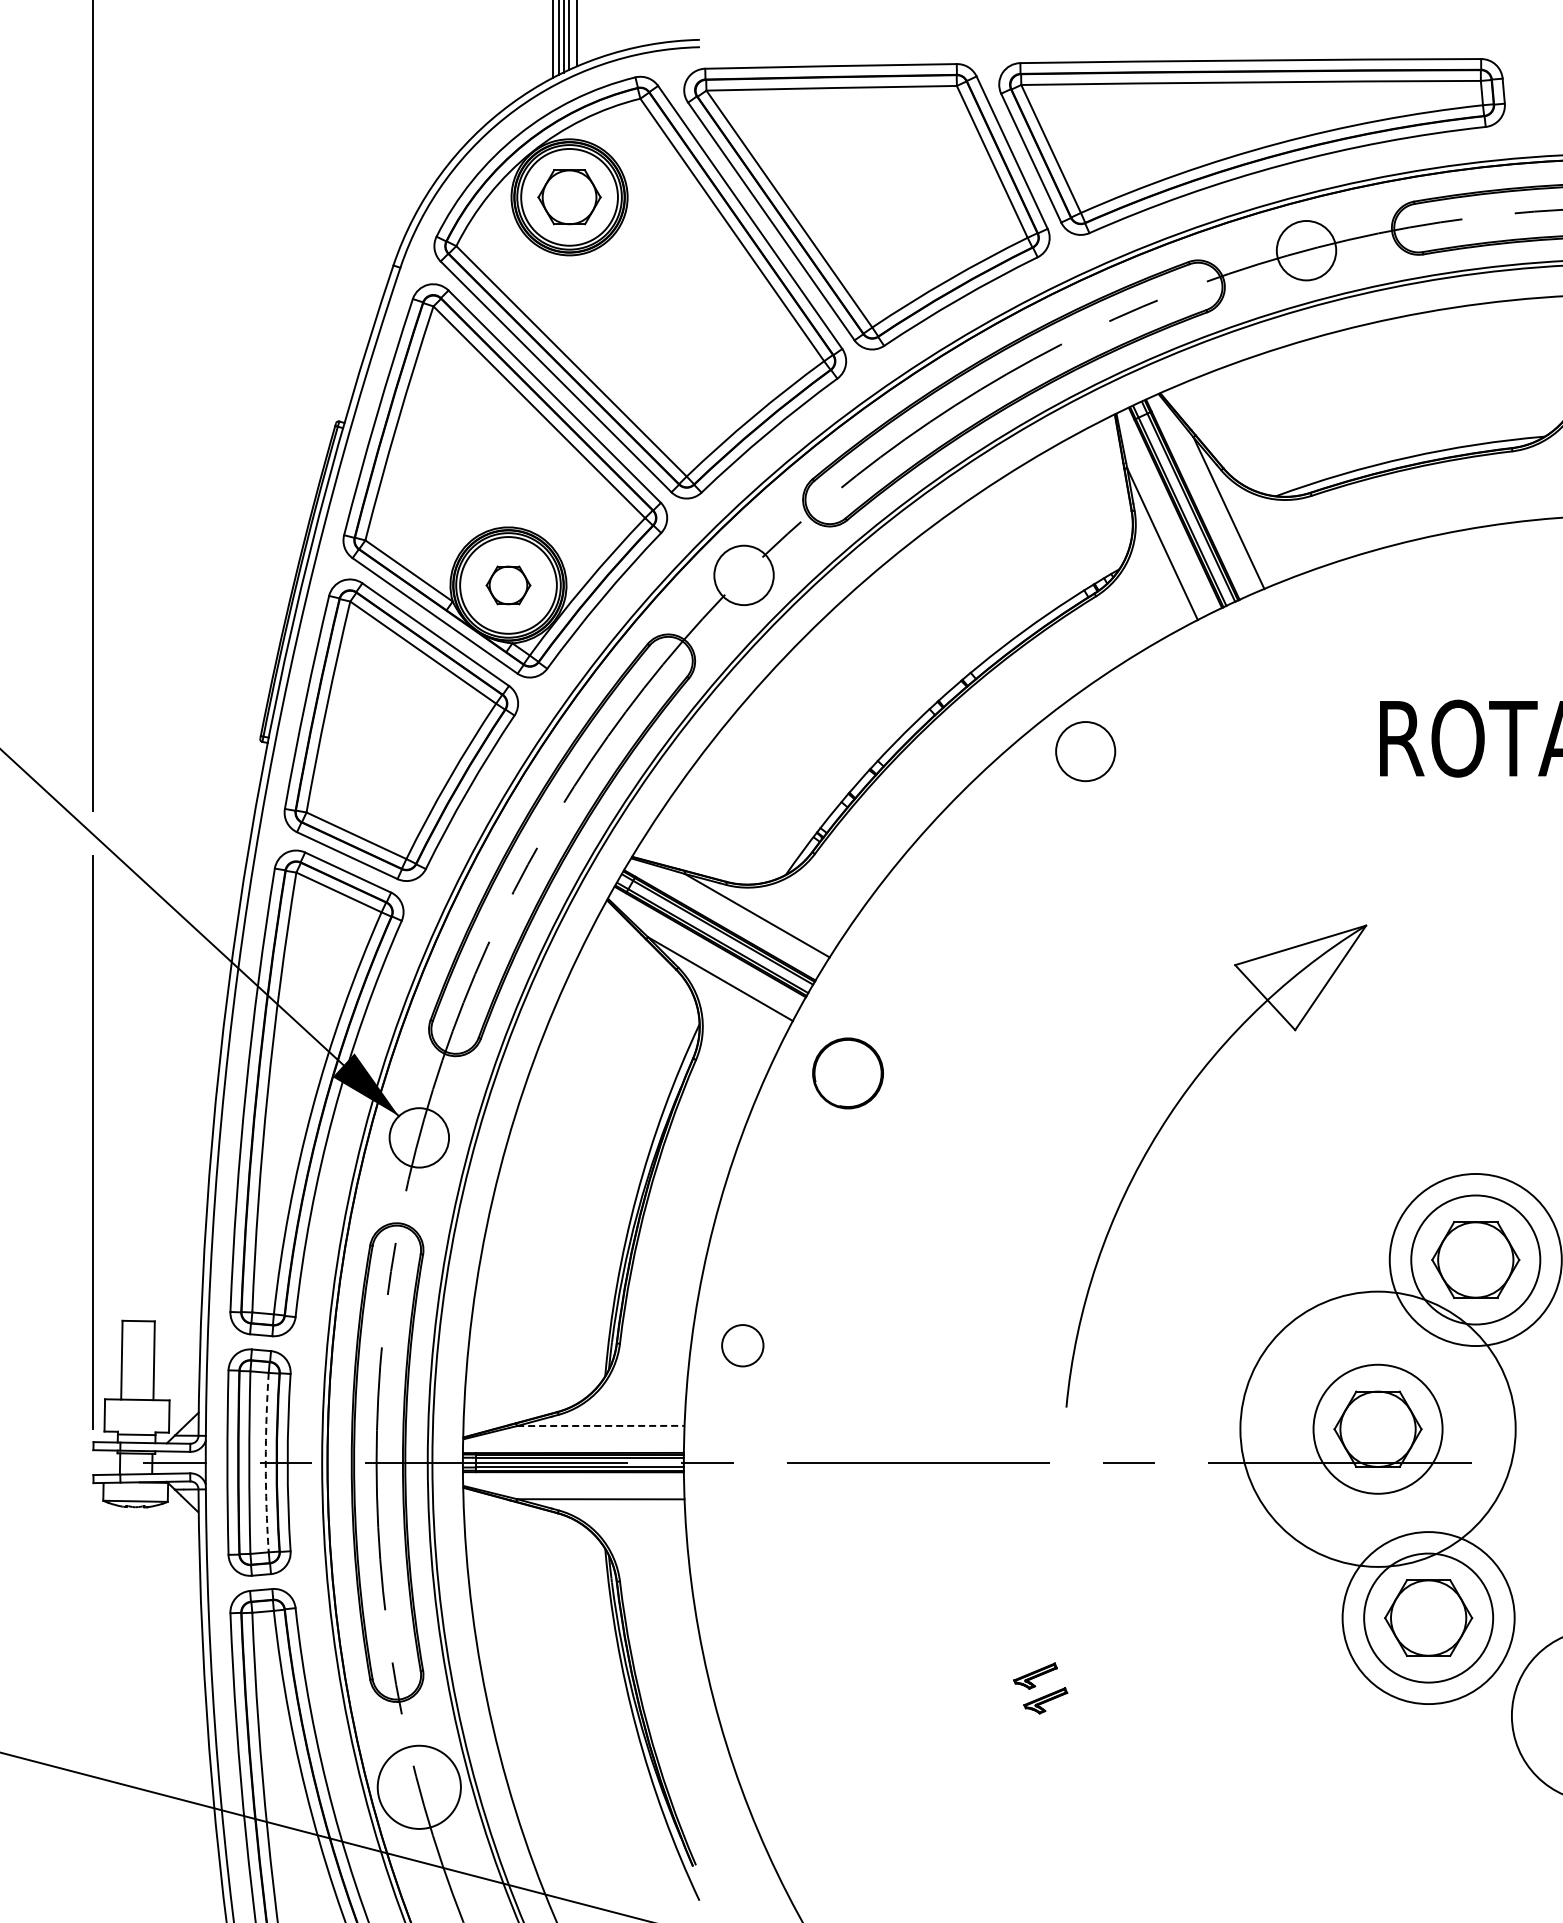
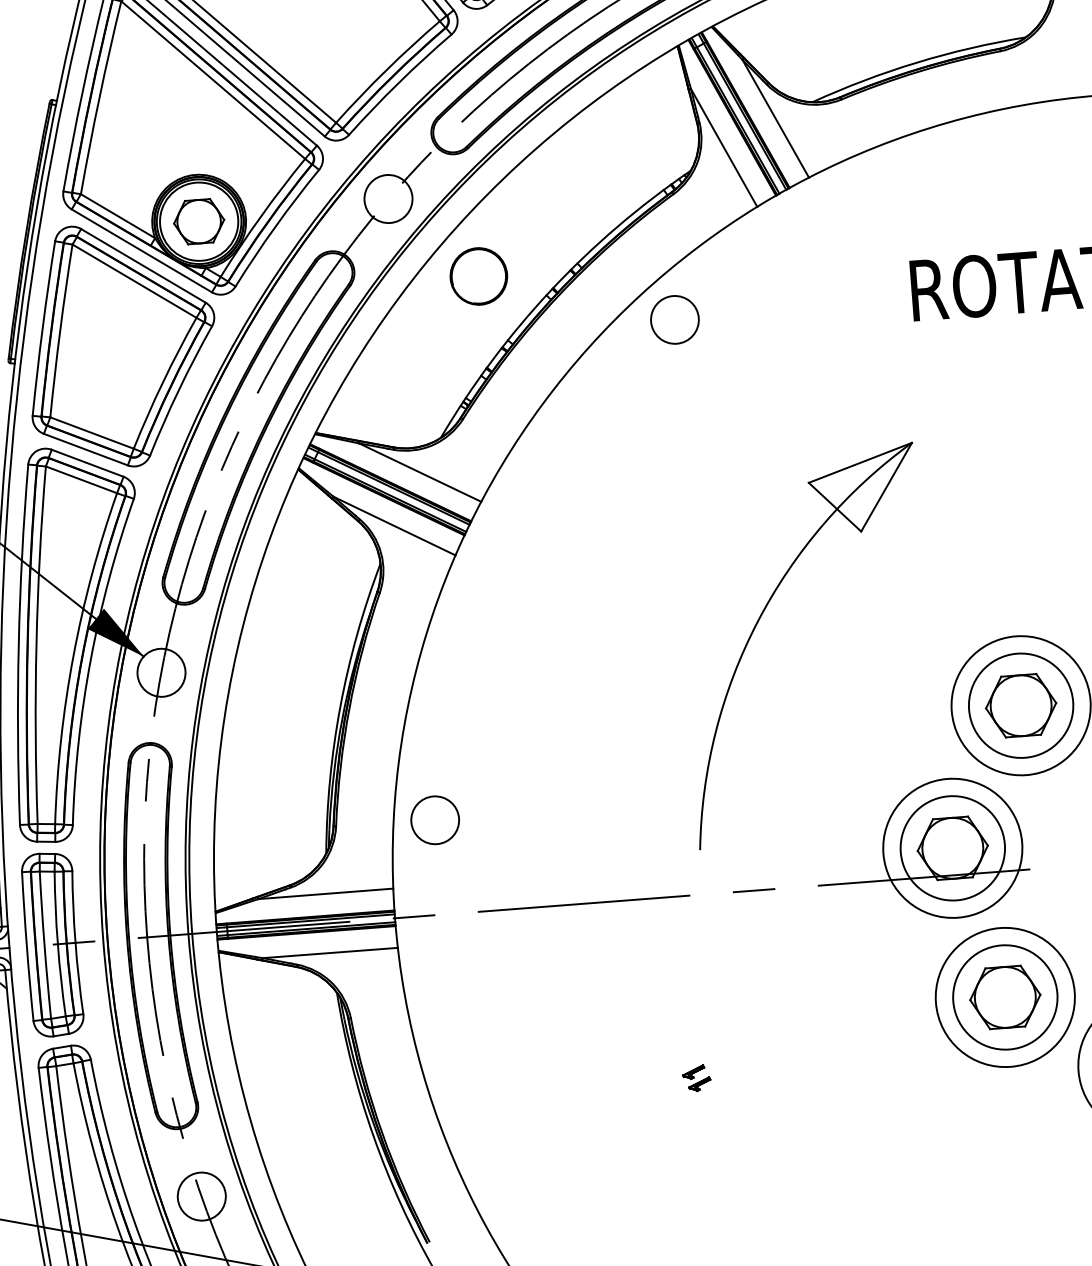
part: (508, 585) -> (199, 221), size x1.43
circle: (847, 1073) -> (478, 276), moved
circle: (742, 1345) -> (435, 820), size x1.43
line: (600, 1425) -> (325, 893), dashed -> solid
circle: (1378, 1429) -> (953, 848), size x0.62
arc: (265, 1462) -> (57, 944), dashed -> solid
part: (1040, 1688) -> (696, 1078), size x0.62
circle: (419, 1787) -> (201, 1196), size x0.71

